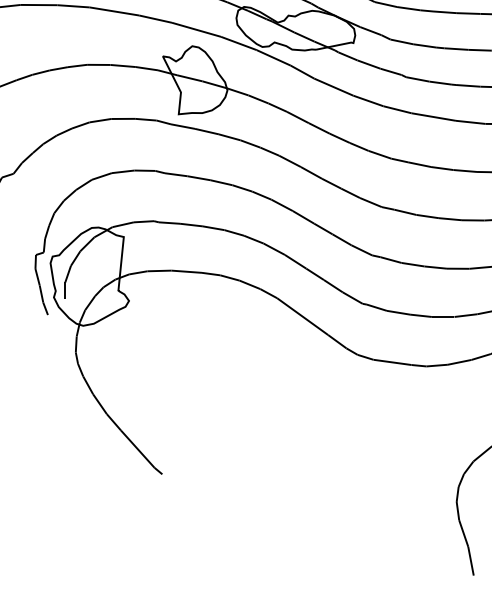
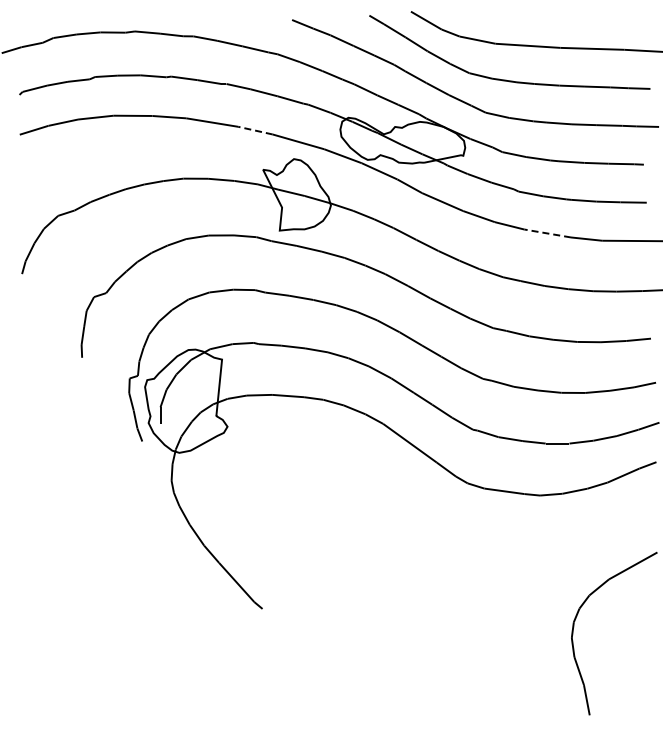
line: (155, 19) -> (255, 130), solid -> dashed
line: (433, 117) -> (547, 233), solid -> dashed

